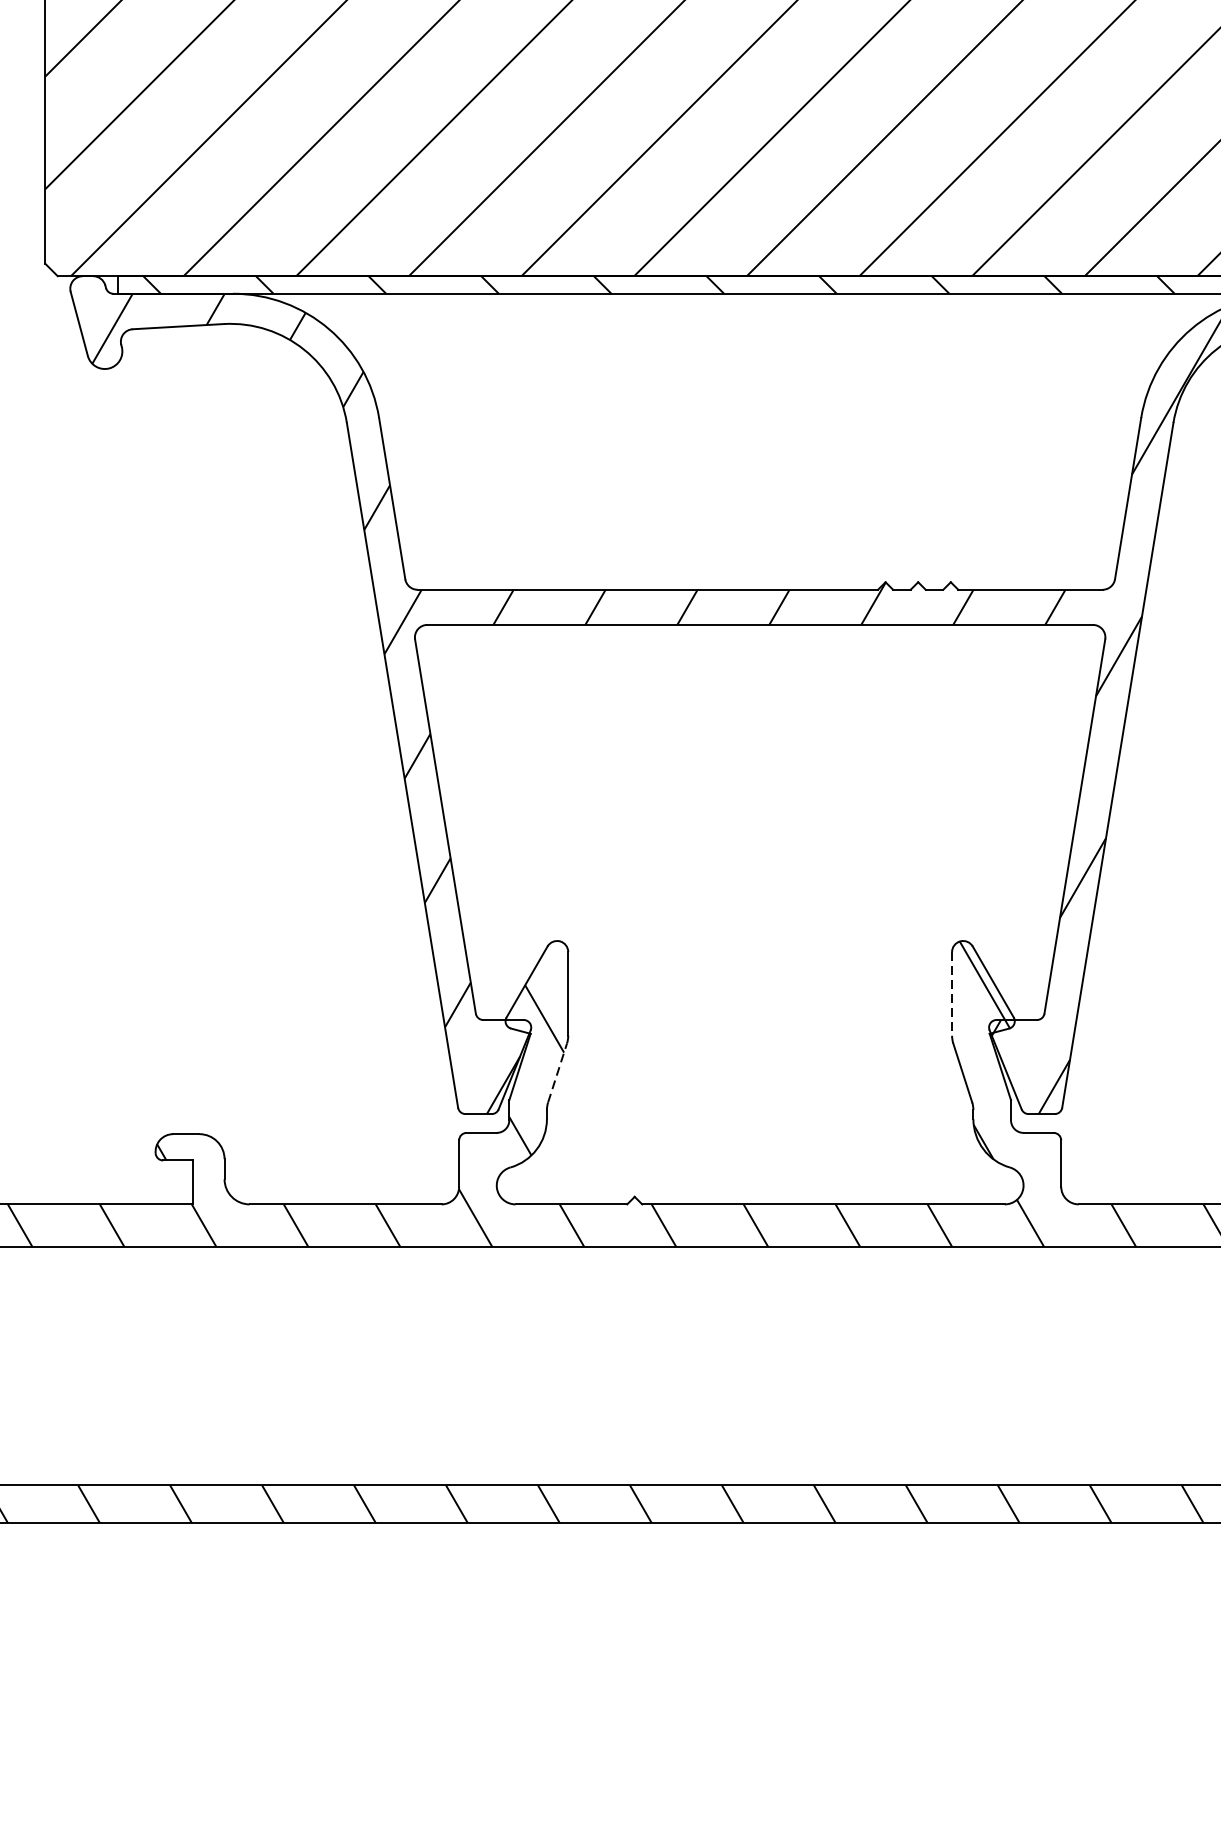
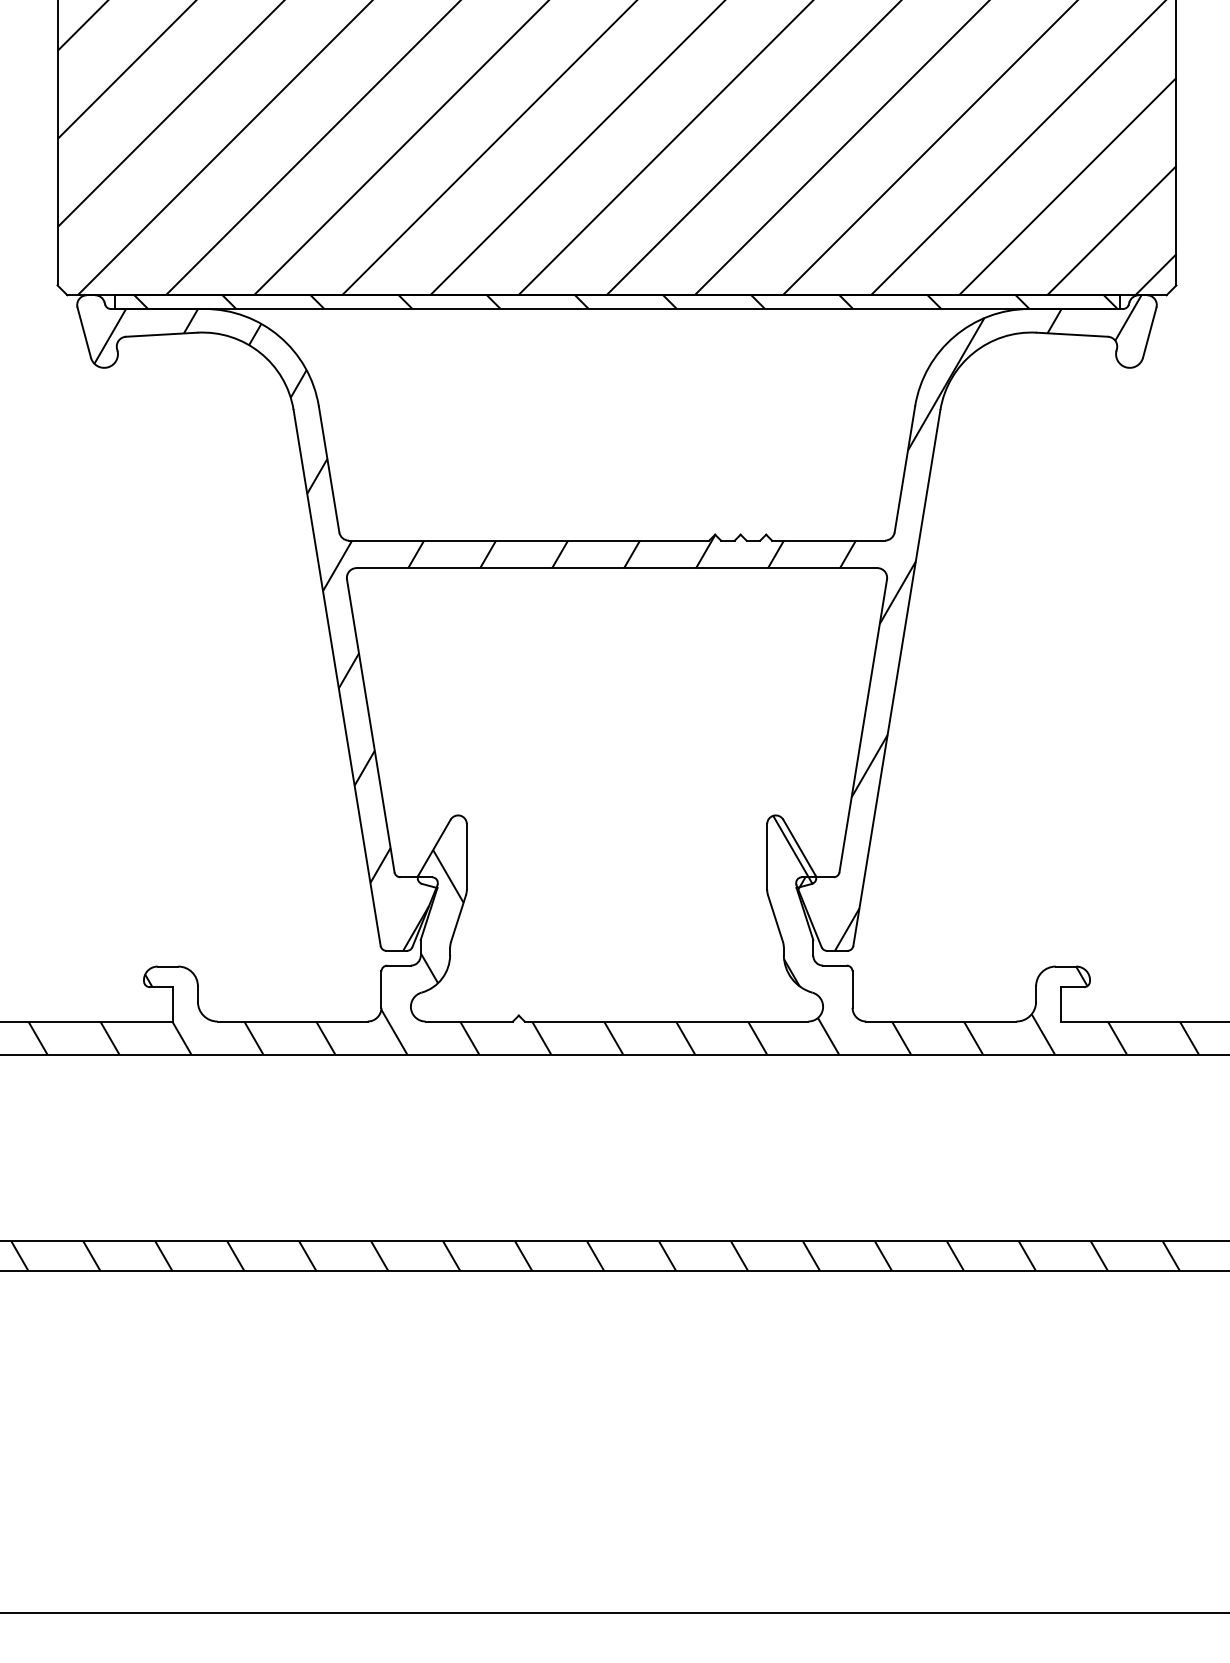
line: (952, 993) -> (767, 856), dashed -> solid
line: (557, 1072) -> (458, 918), dashed -> solid

